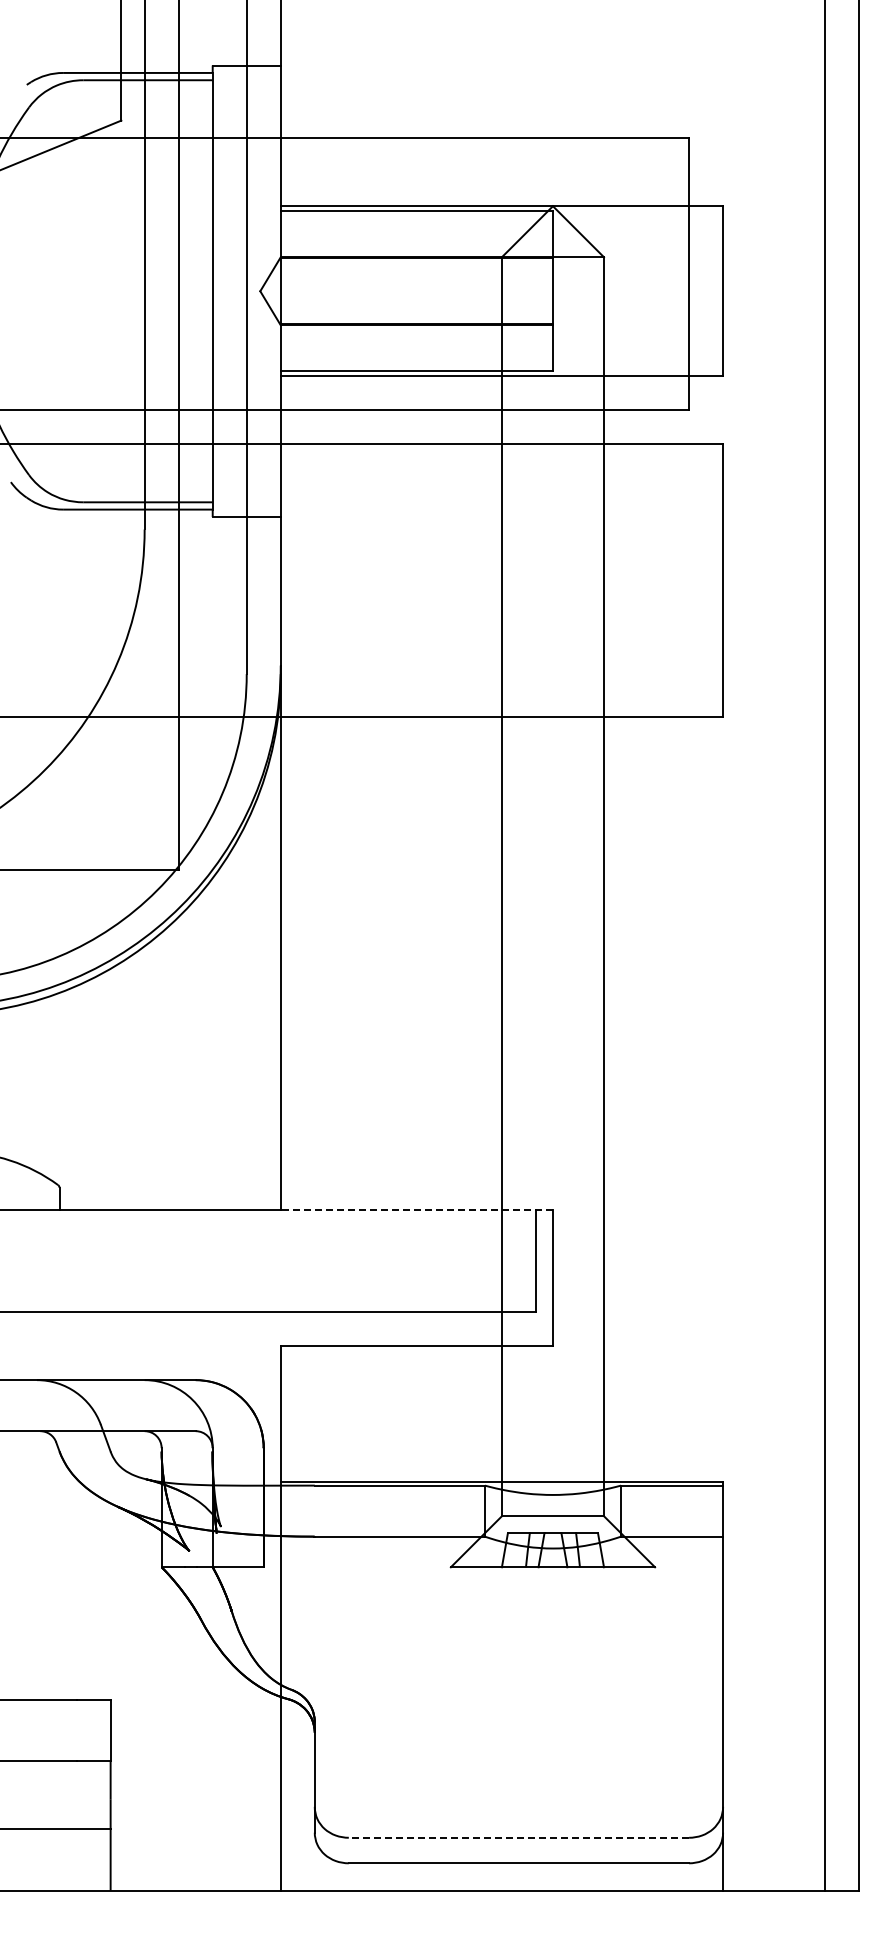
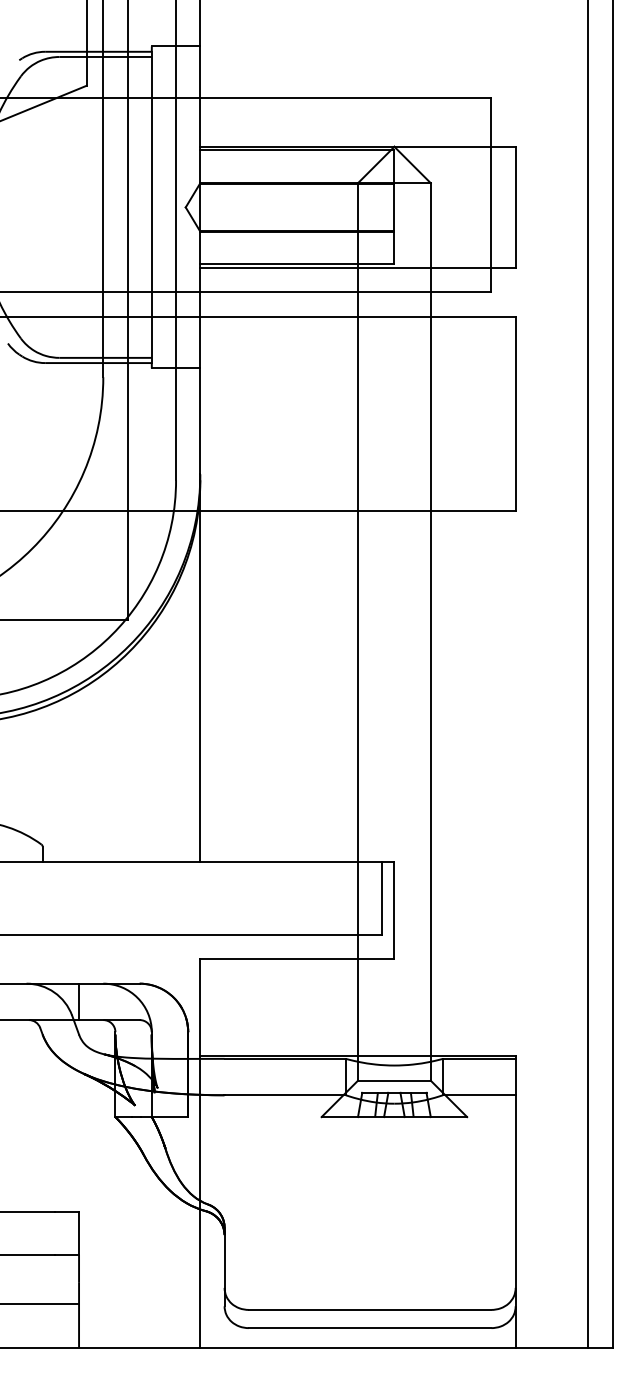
line: (416, 1210) -> (297, 862), dashed -> solid
line: (110, 1405) -> (78, 1001), added
line: (518, 1837) -> (369, 1309), dashed -> solid

